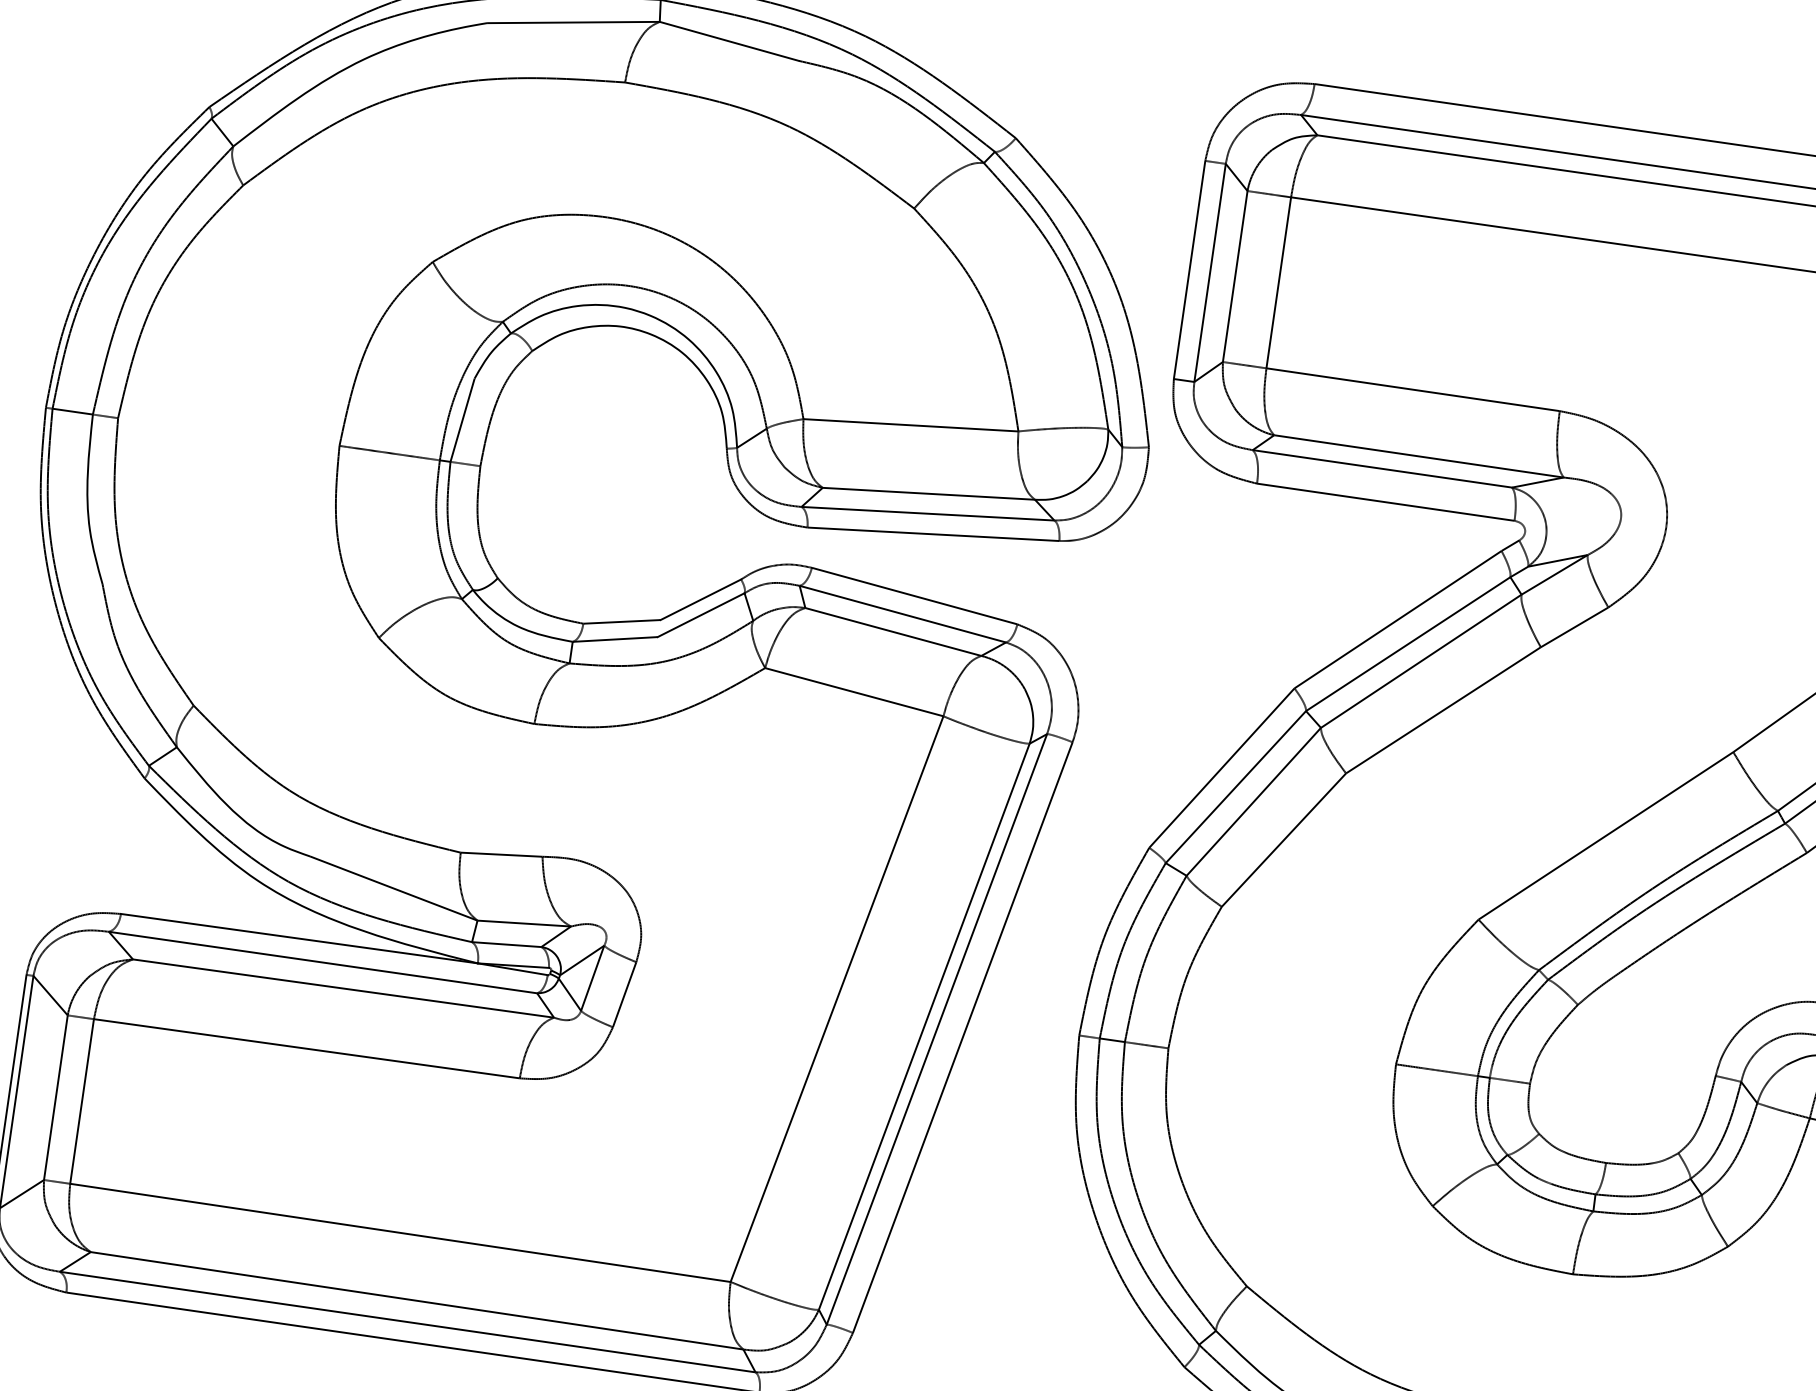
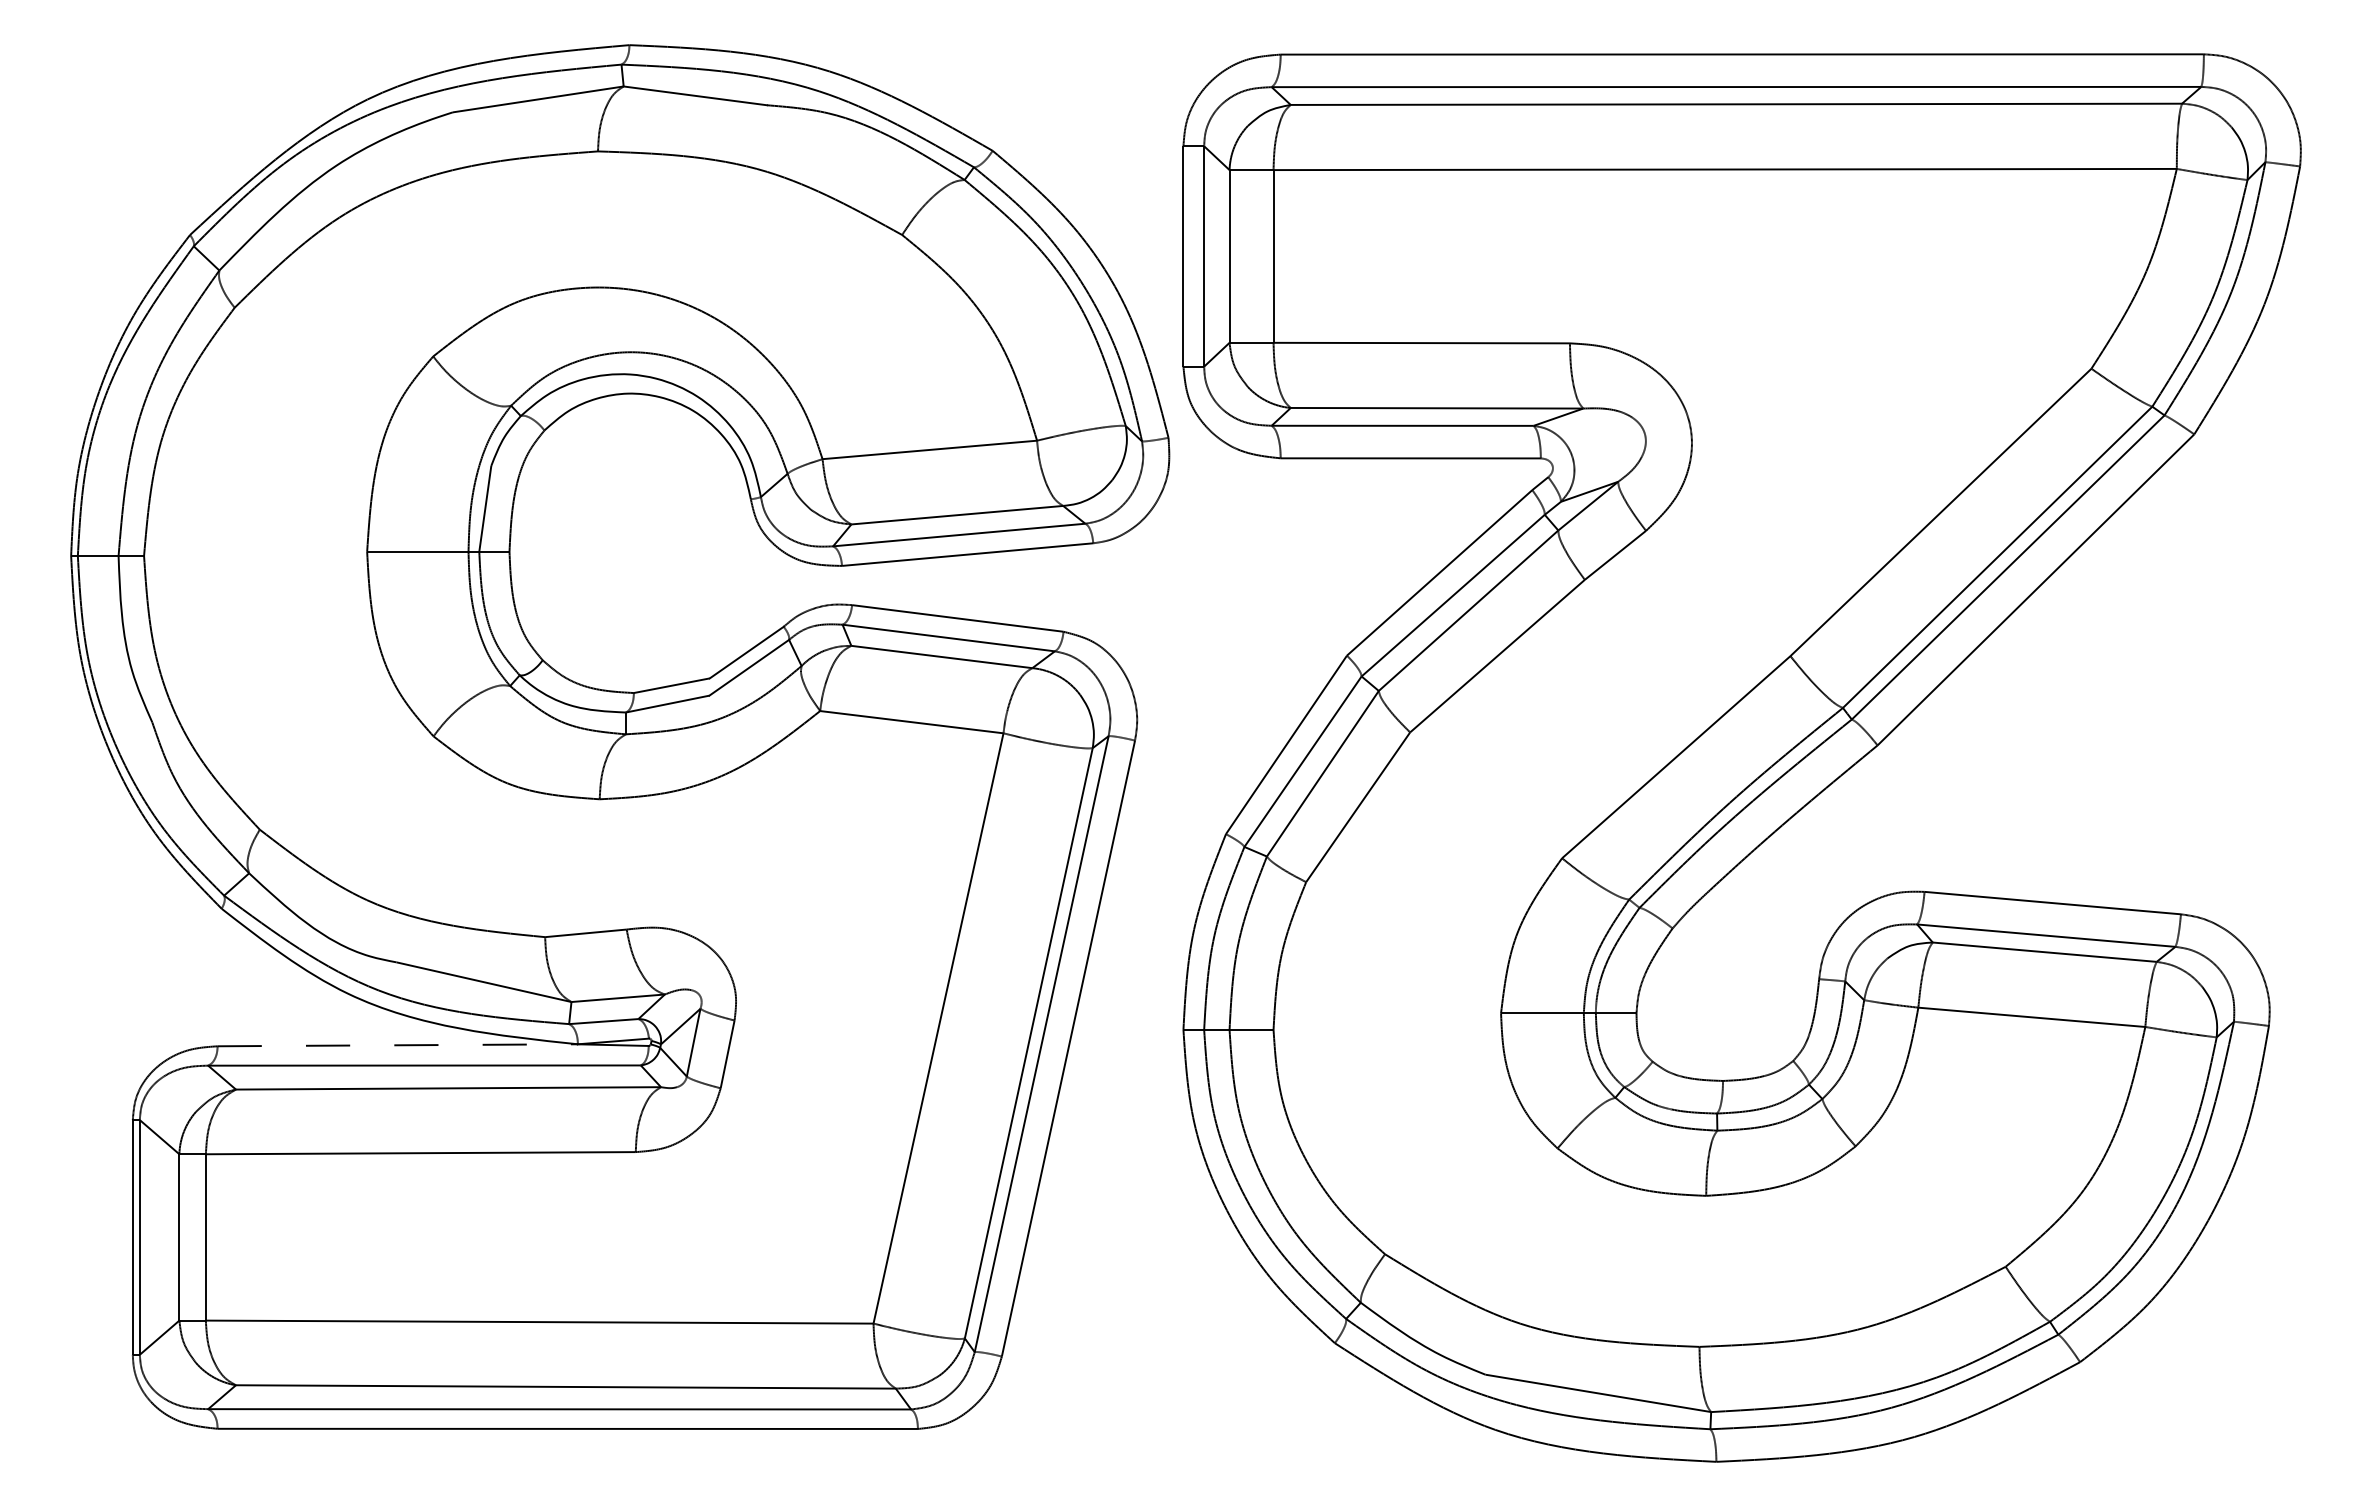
line: (300, 938) -> (398, 1045), solid -> dashed

